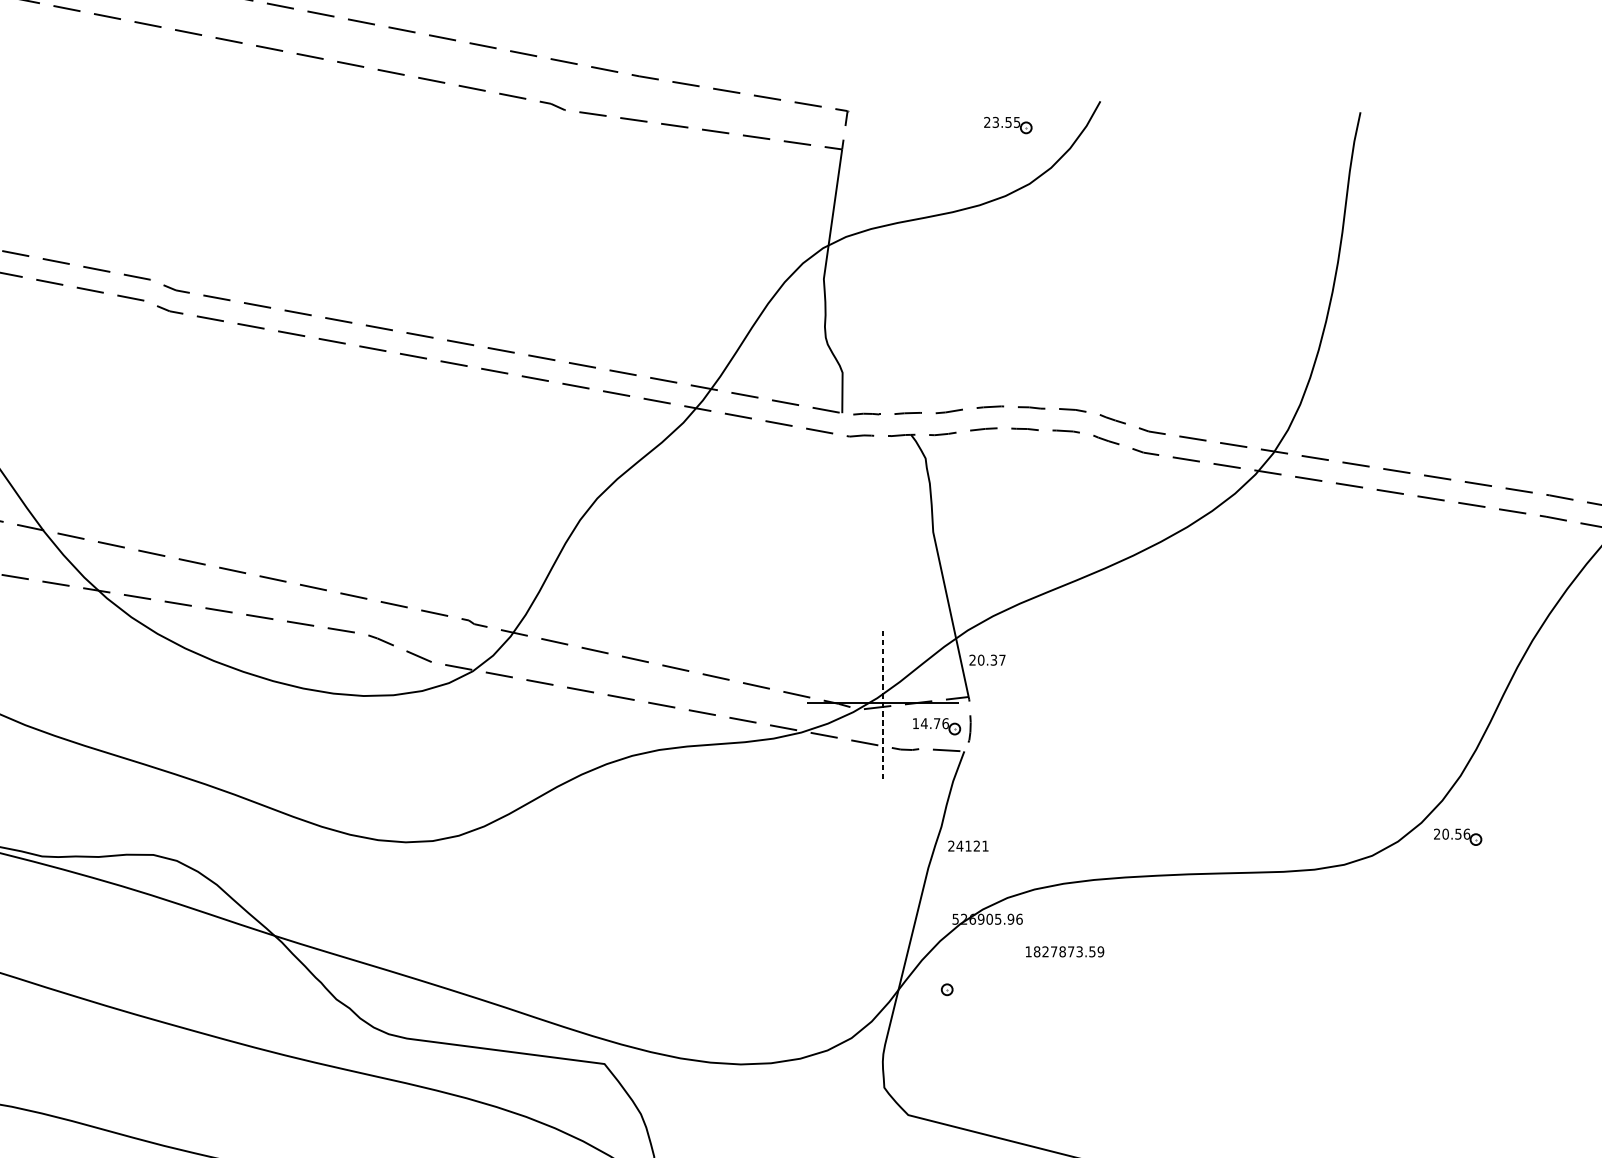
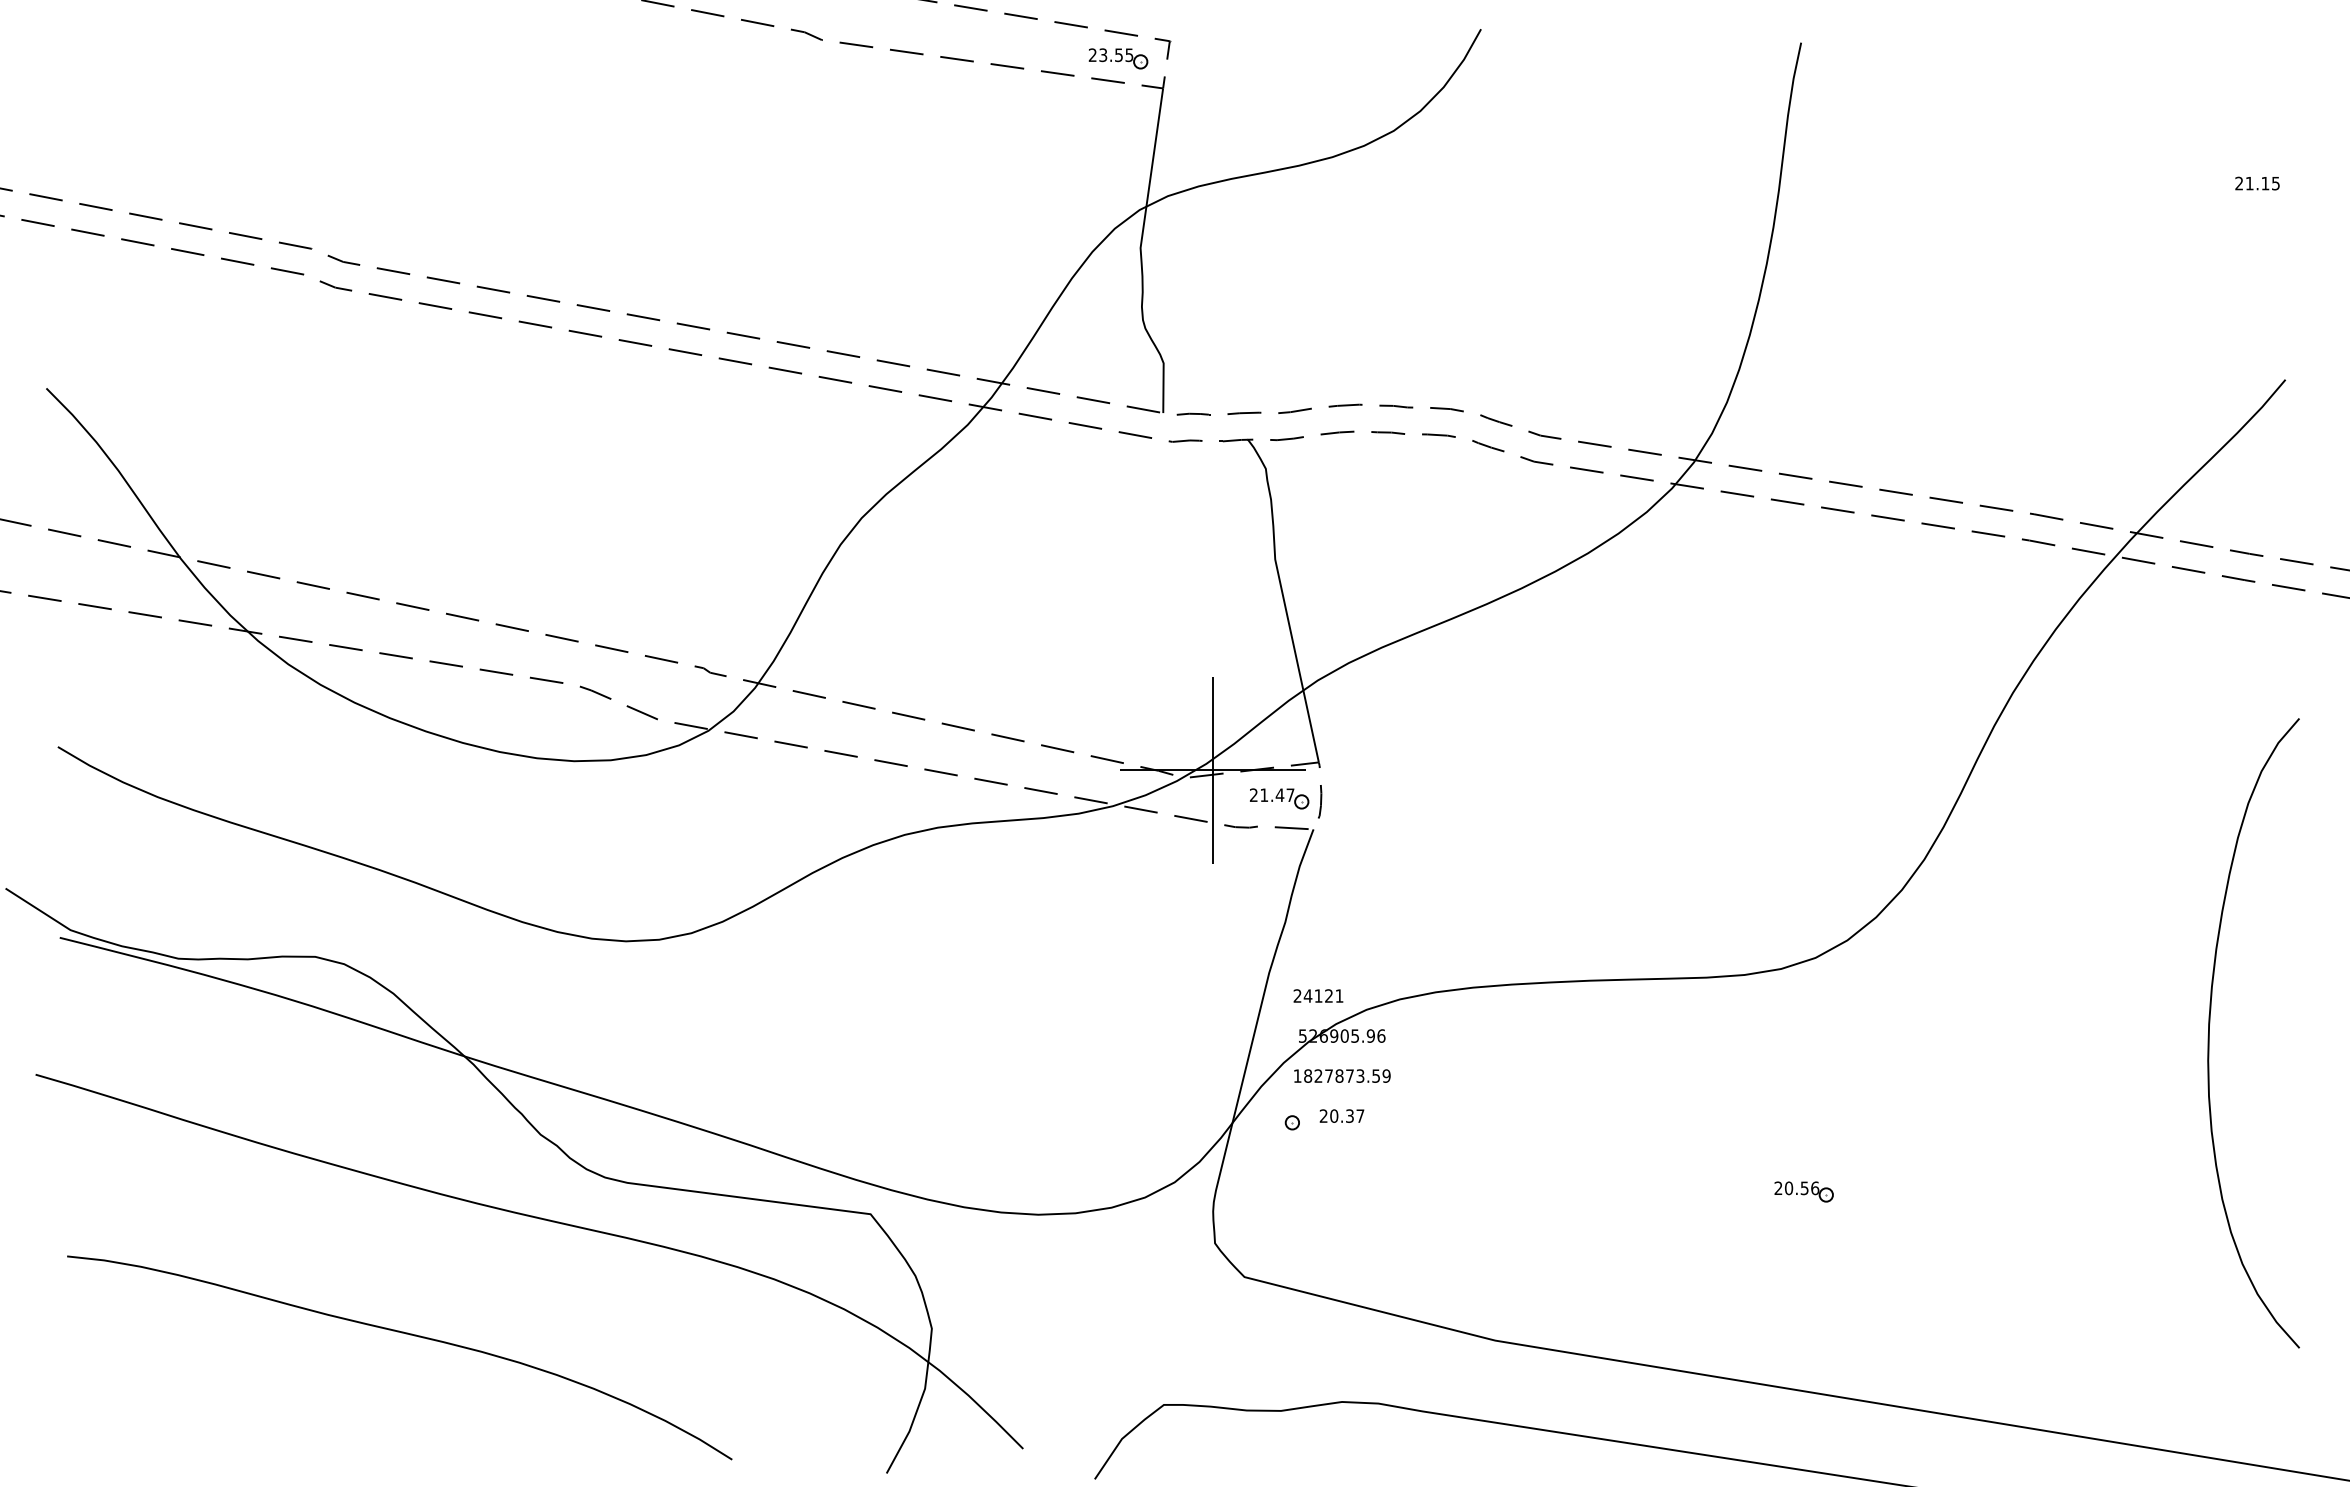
part: (1008, 125) -> (1118, 58), moved
text: (987, 659) -> (1341, 1115), moved
line: (882, 703) -> (1212, 770), dashed -> solid
text: (930, 723) -> (1271, 795), 14.76 -> 21.47
part: (1457, 836) -> (1803, 1191), moved
text: (968, 845) -> (1318, 995), moved
text: (1065, 951) -> (1342, 1075), moved

